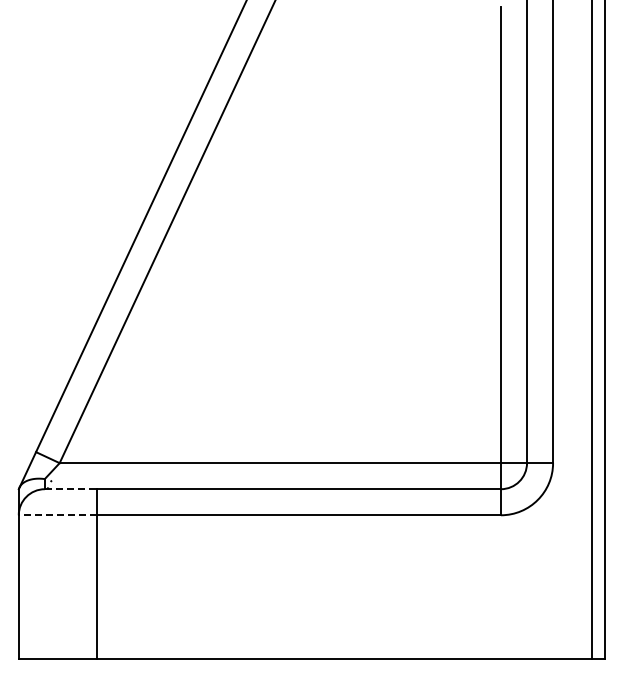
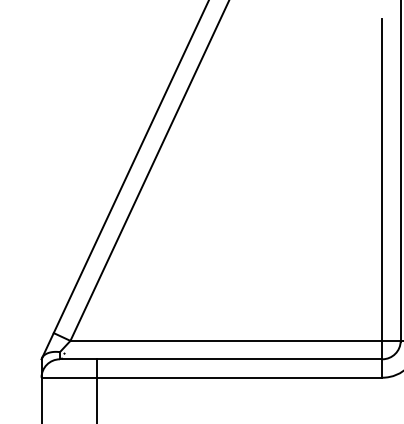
line: (71, 489) -> (78, 359), dashed -> solid
line: (57, 515) -> (68, 377), dashed -> solid

